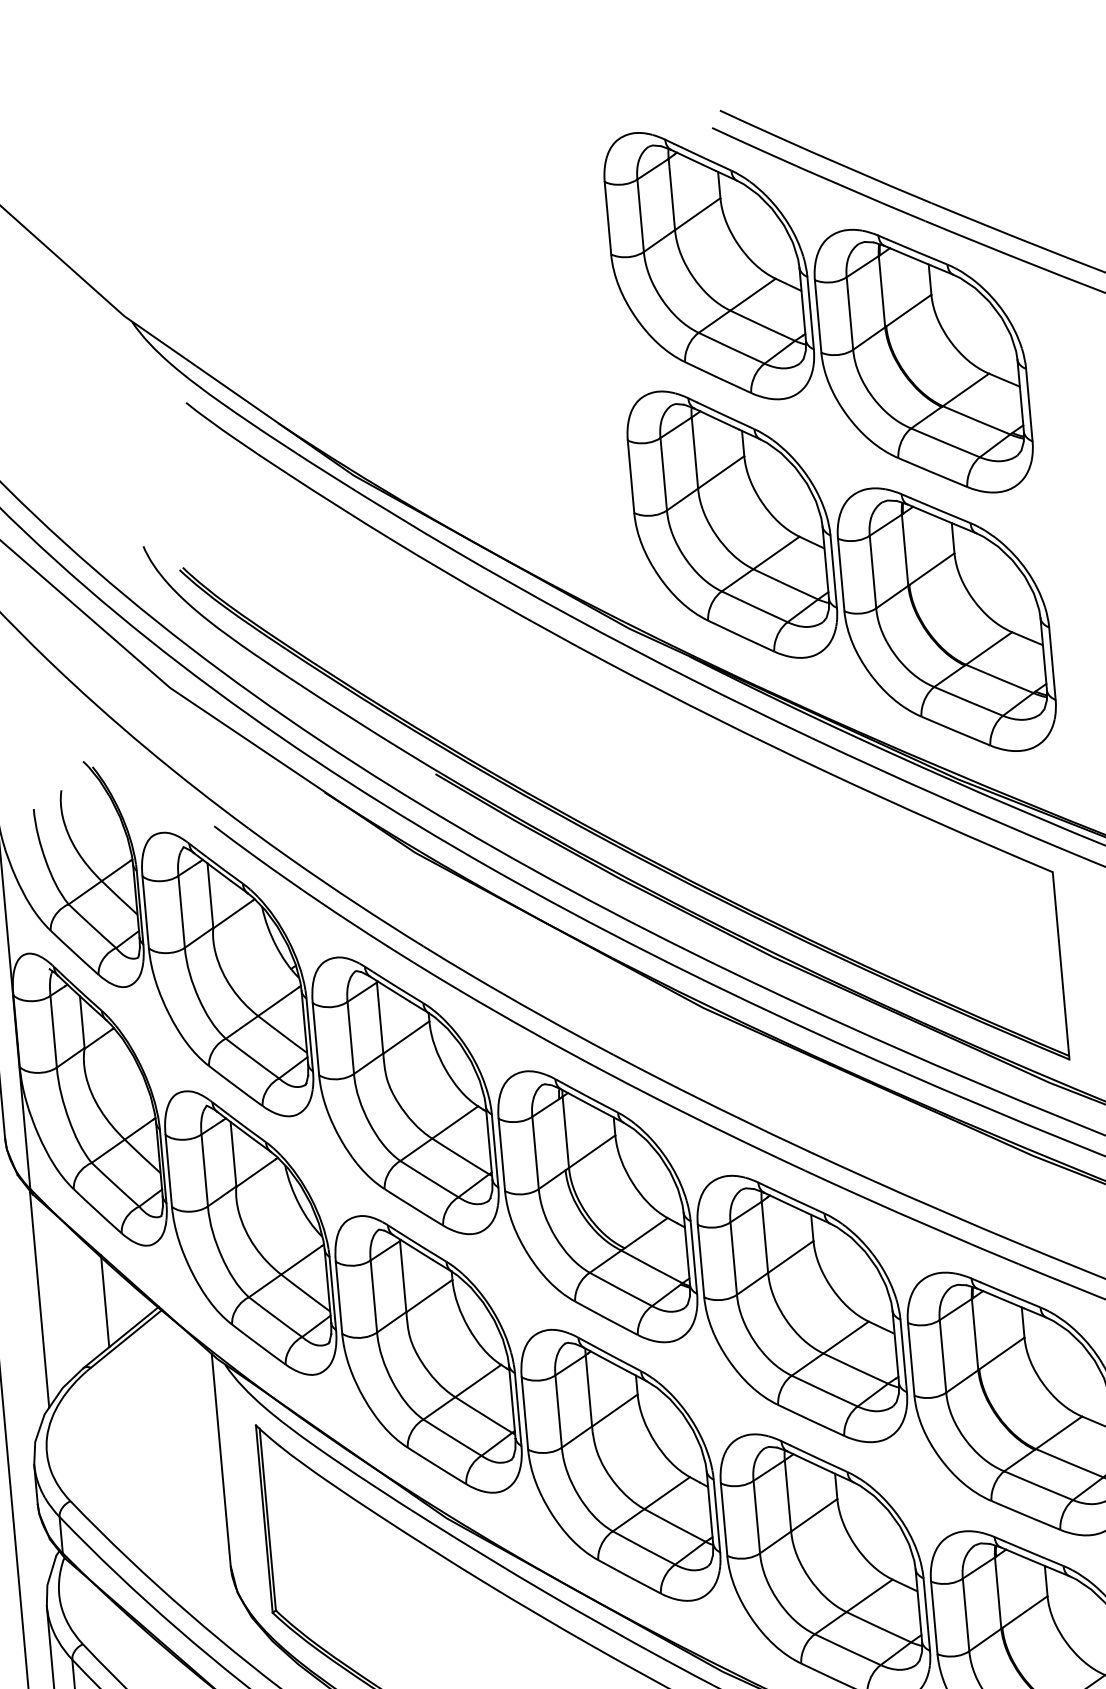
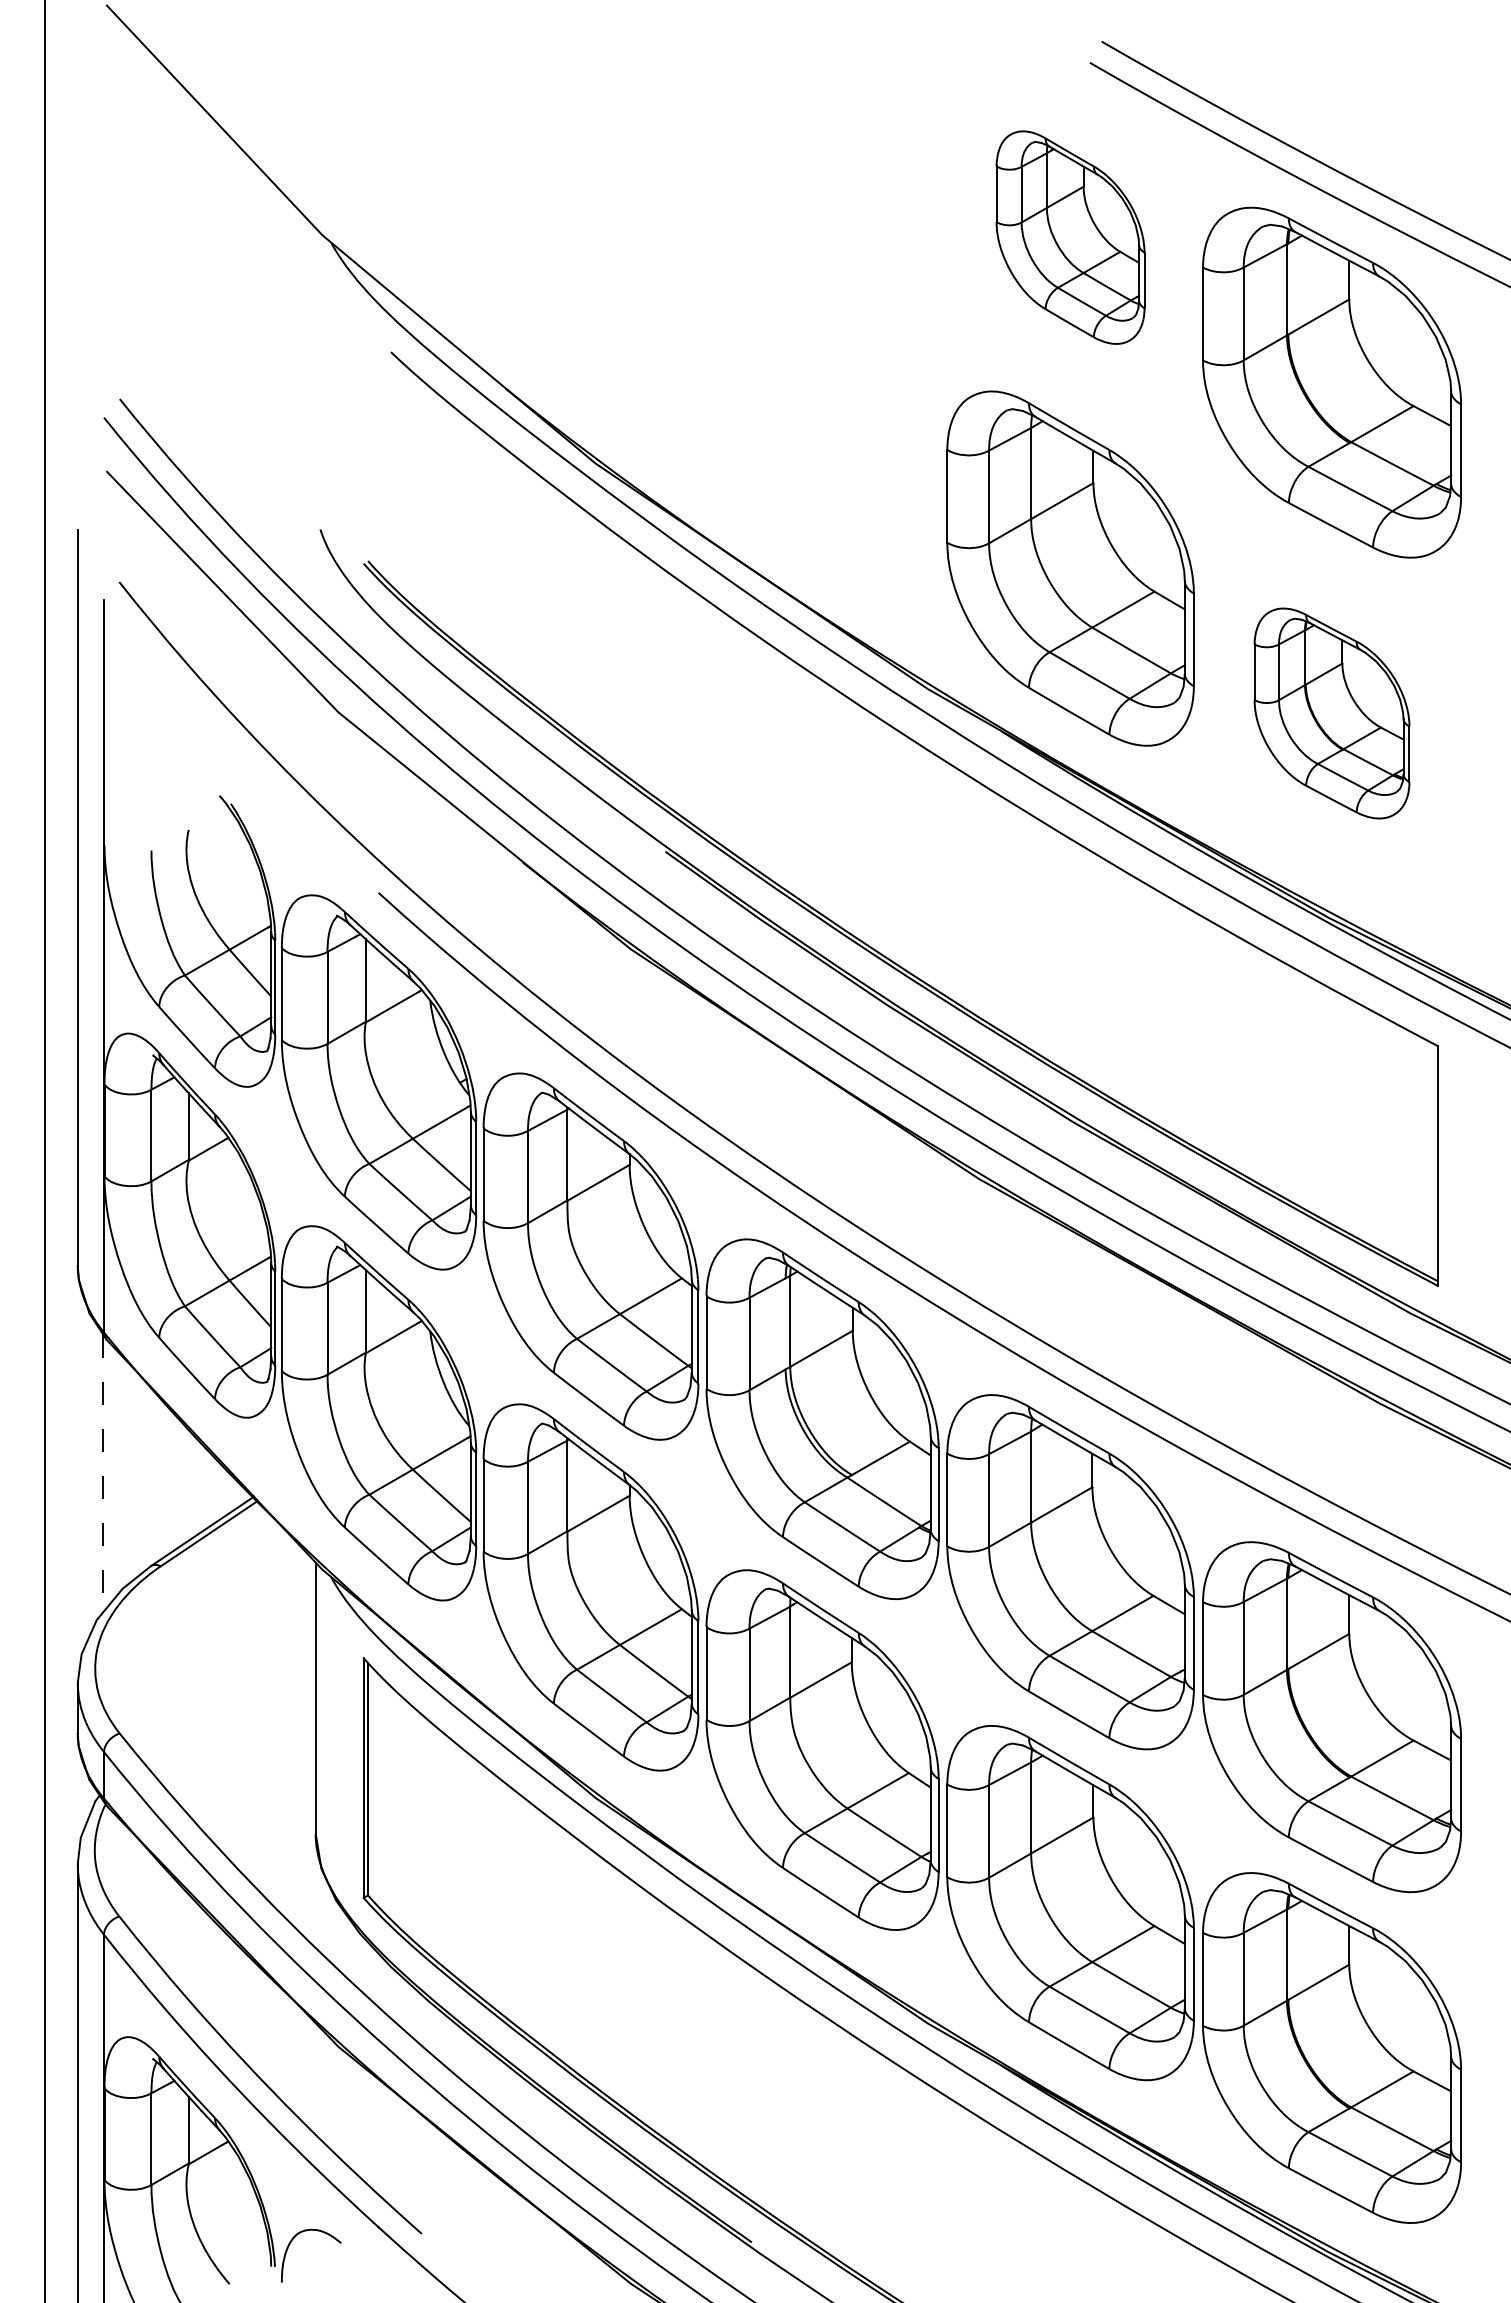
part: (709, 265) -> (1070, 237), size x0.6
part: (946, 619) -> (1331, 713), size x0.6
line: (39, 1299) -> (103, 1473), solid -> dashed
line: (105, 1301) -> (186, 1483), removed

